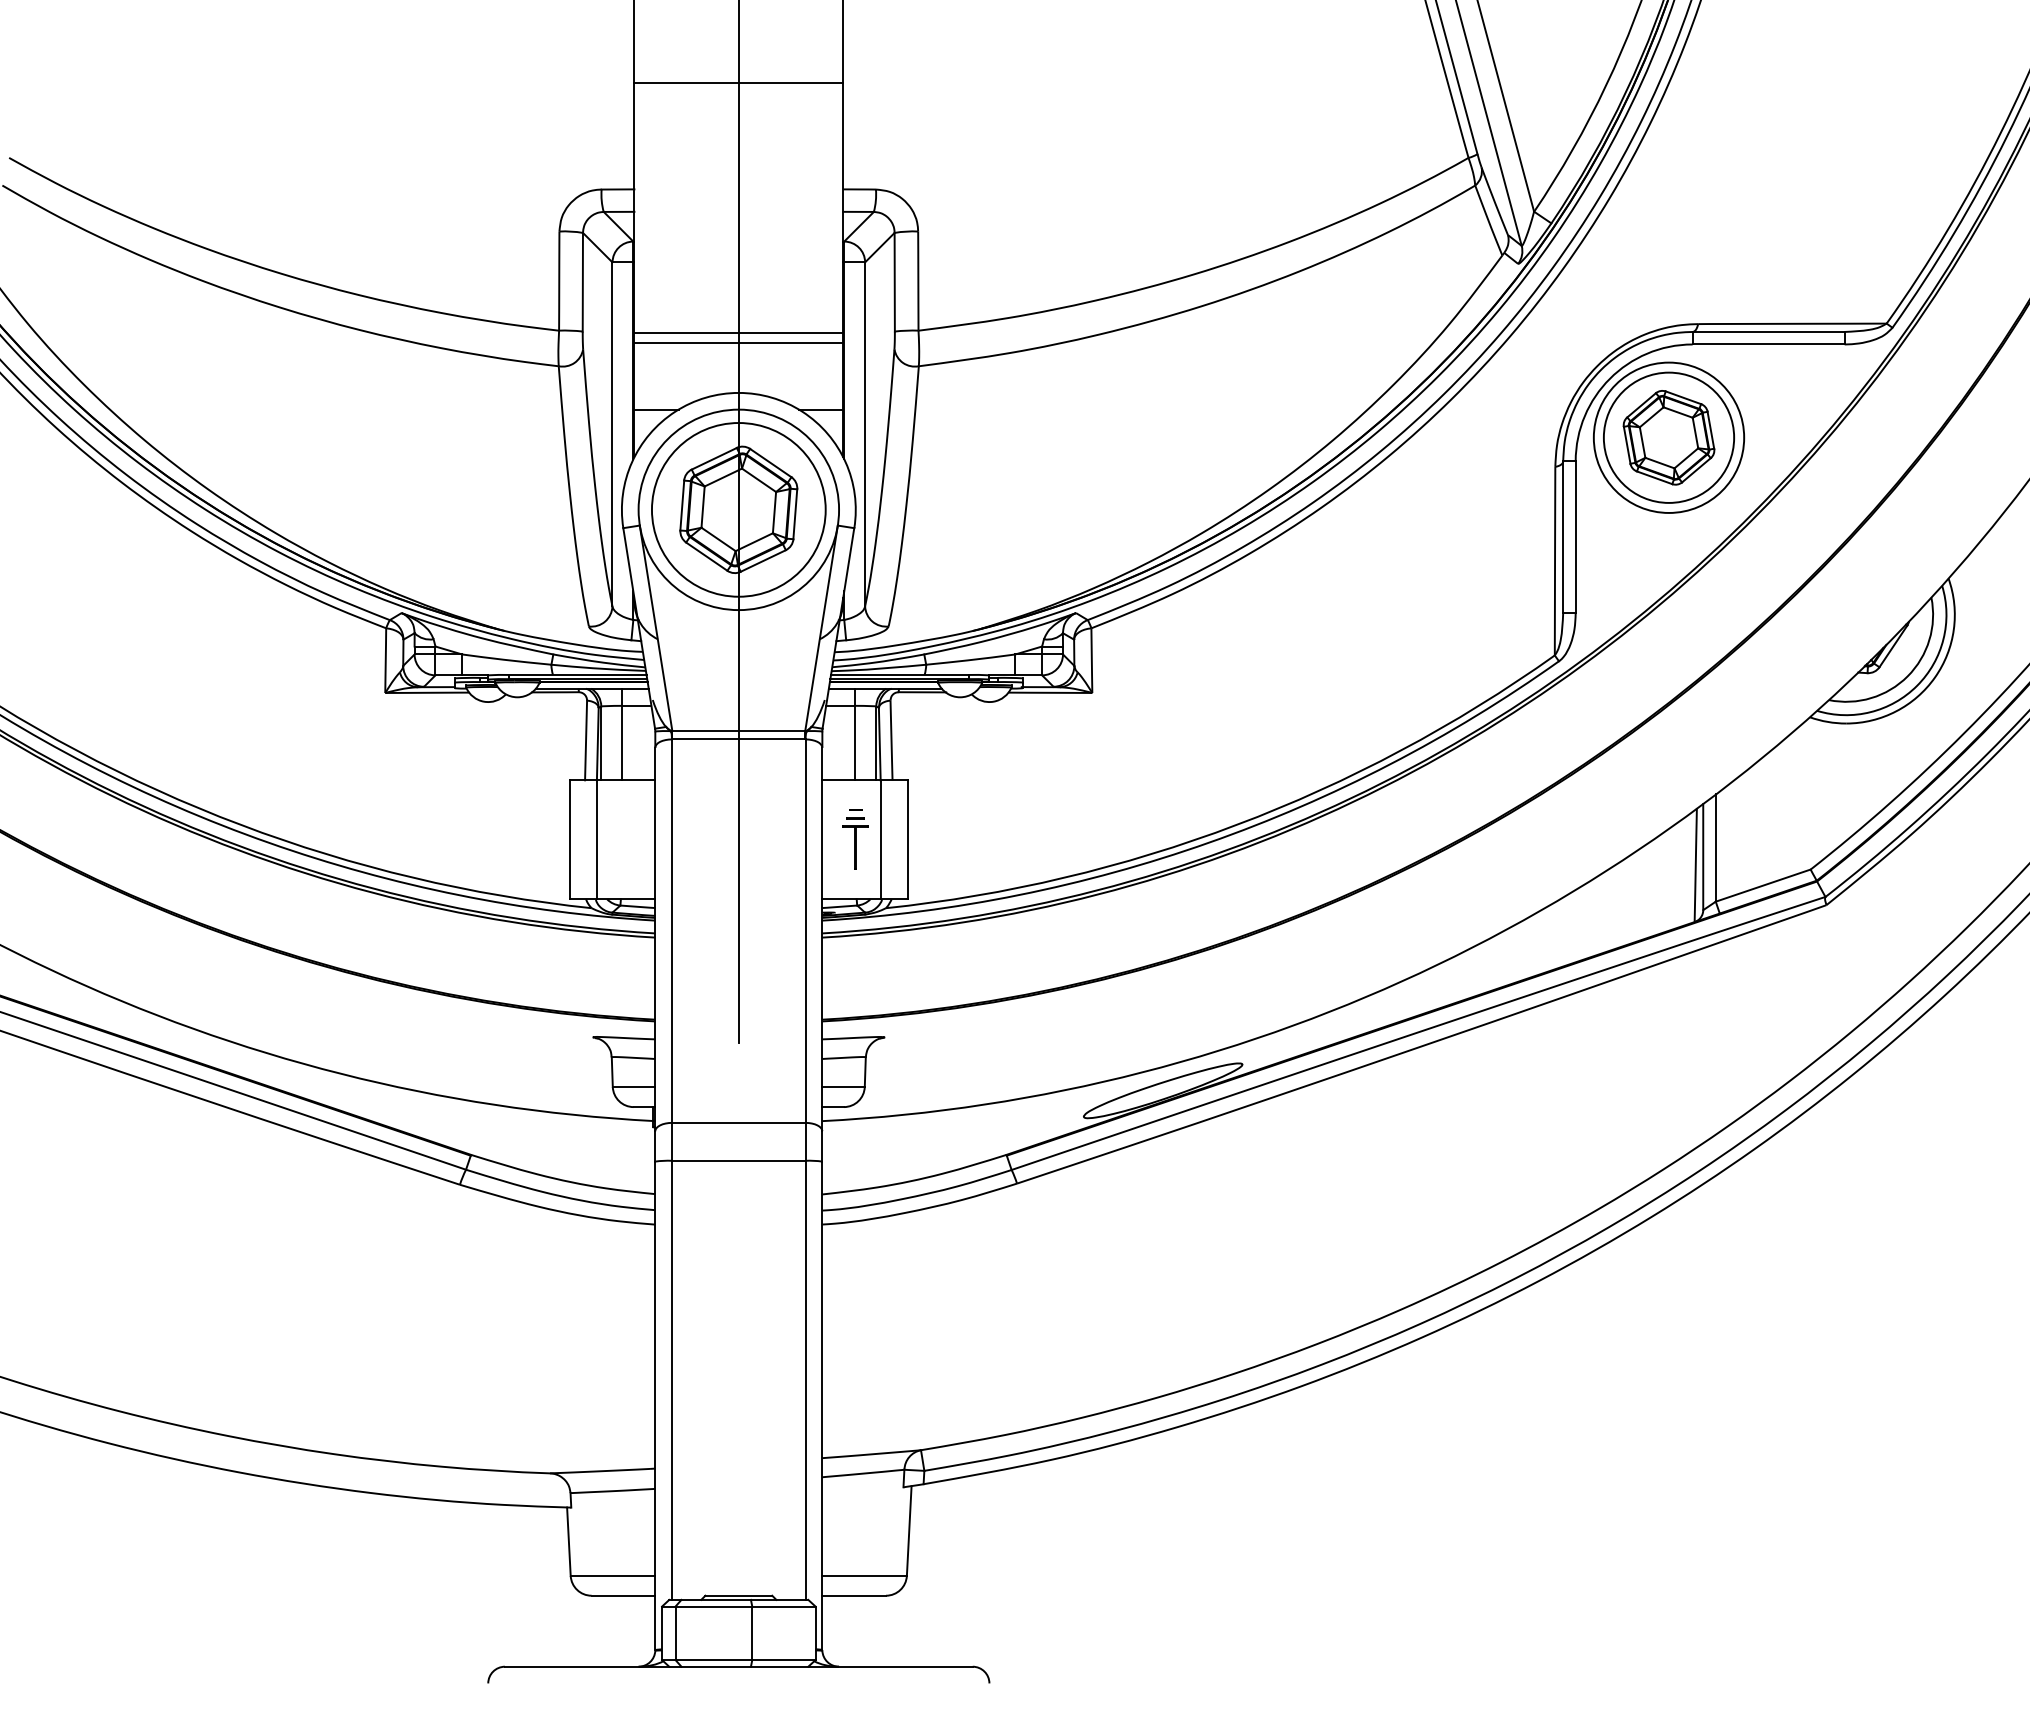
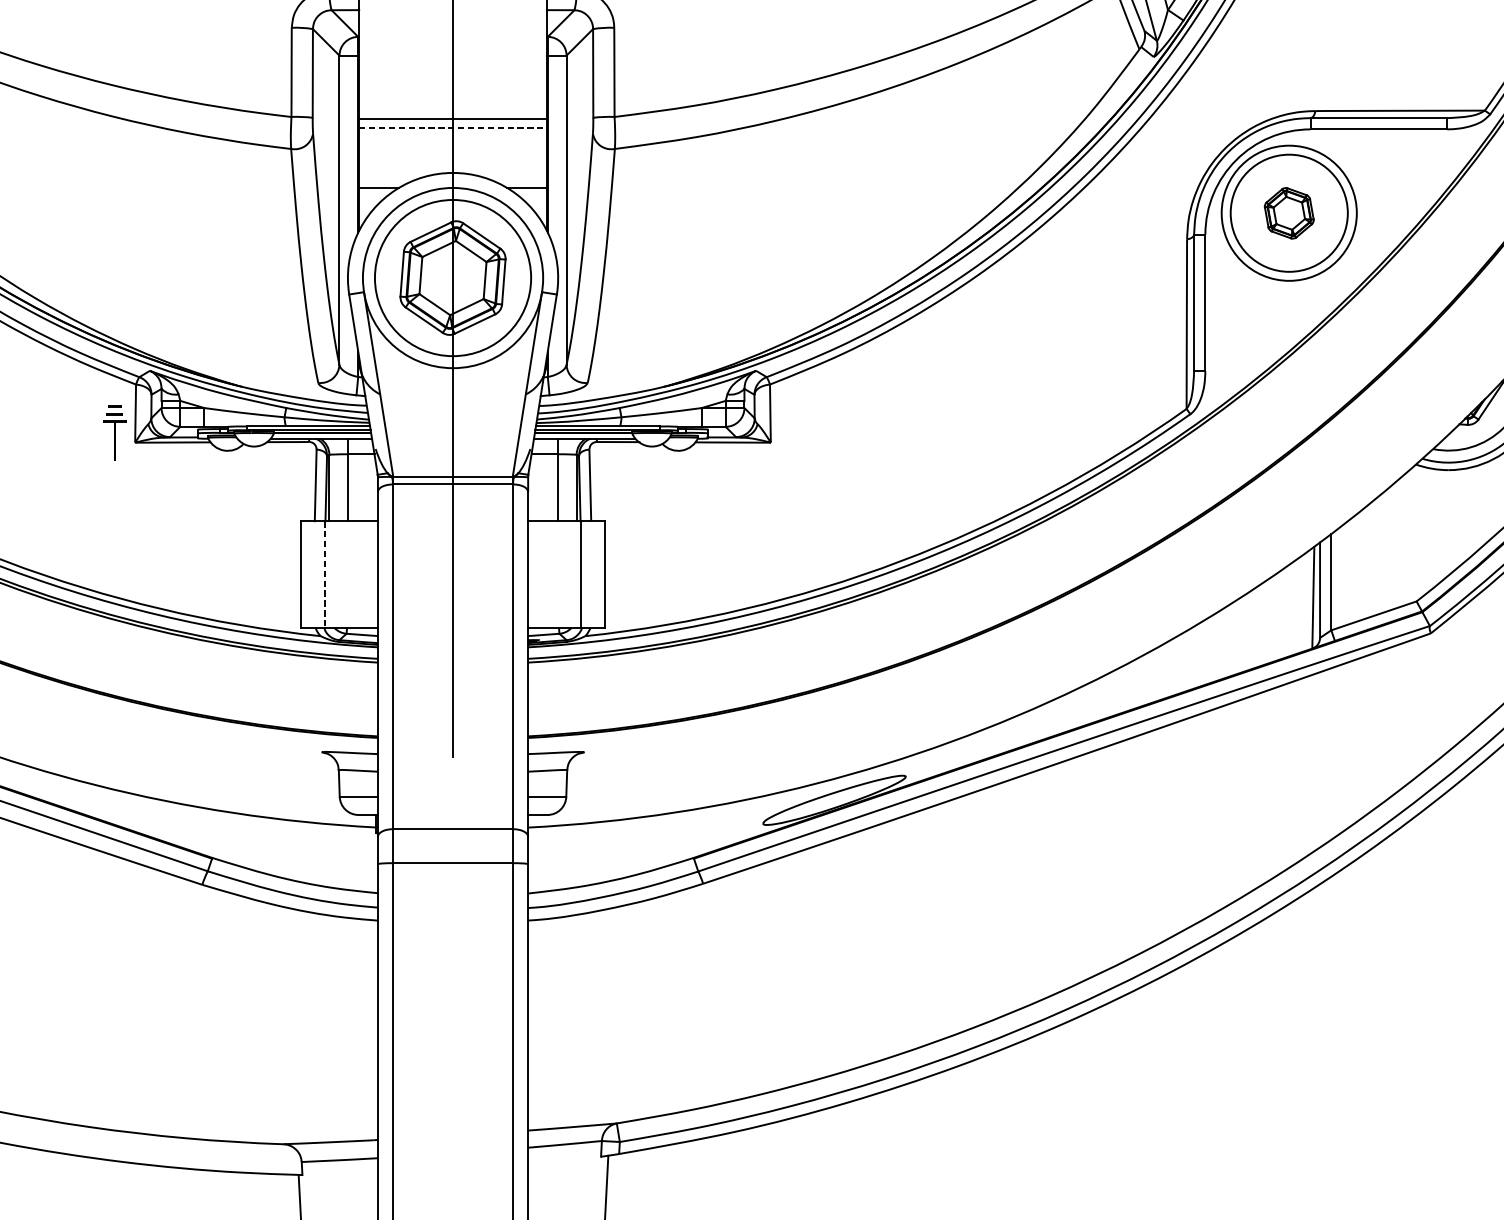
line: (739, 342) -> (453, 127), solid -> dashed
part: (1668, 437) -> (1288, 213), size x0.6
line: (596, 839) -> (325, 574), solid -> dashed
part: (855, 839) -> (114, 433), moved

